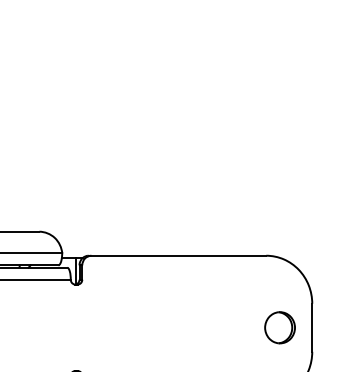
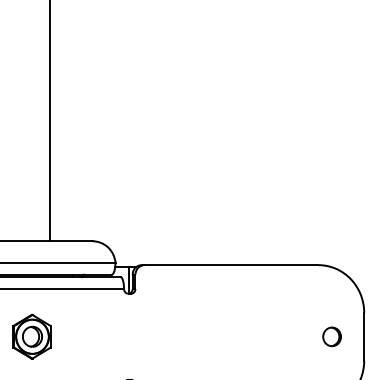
part: (279, 327) -> (331, 336), size x0.6

